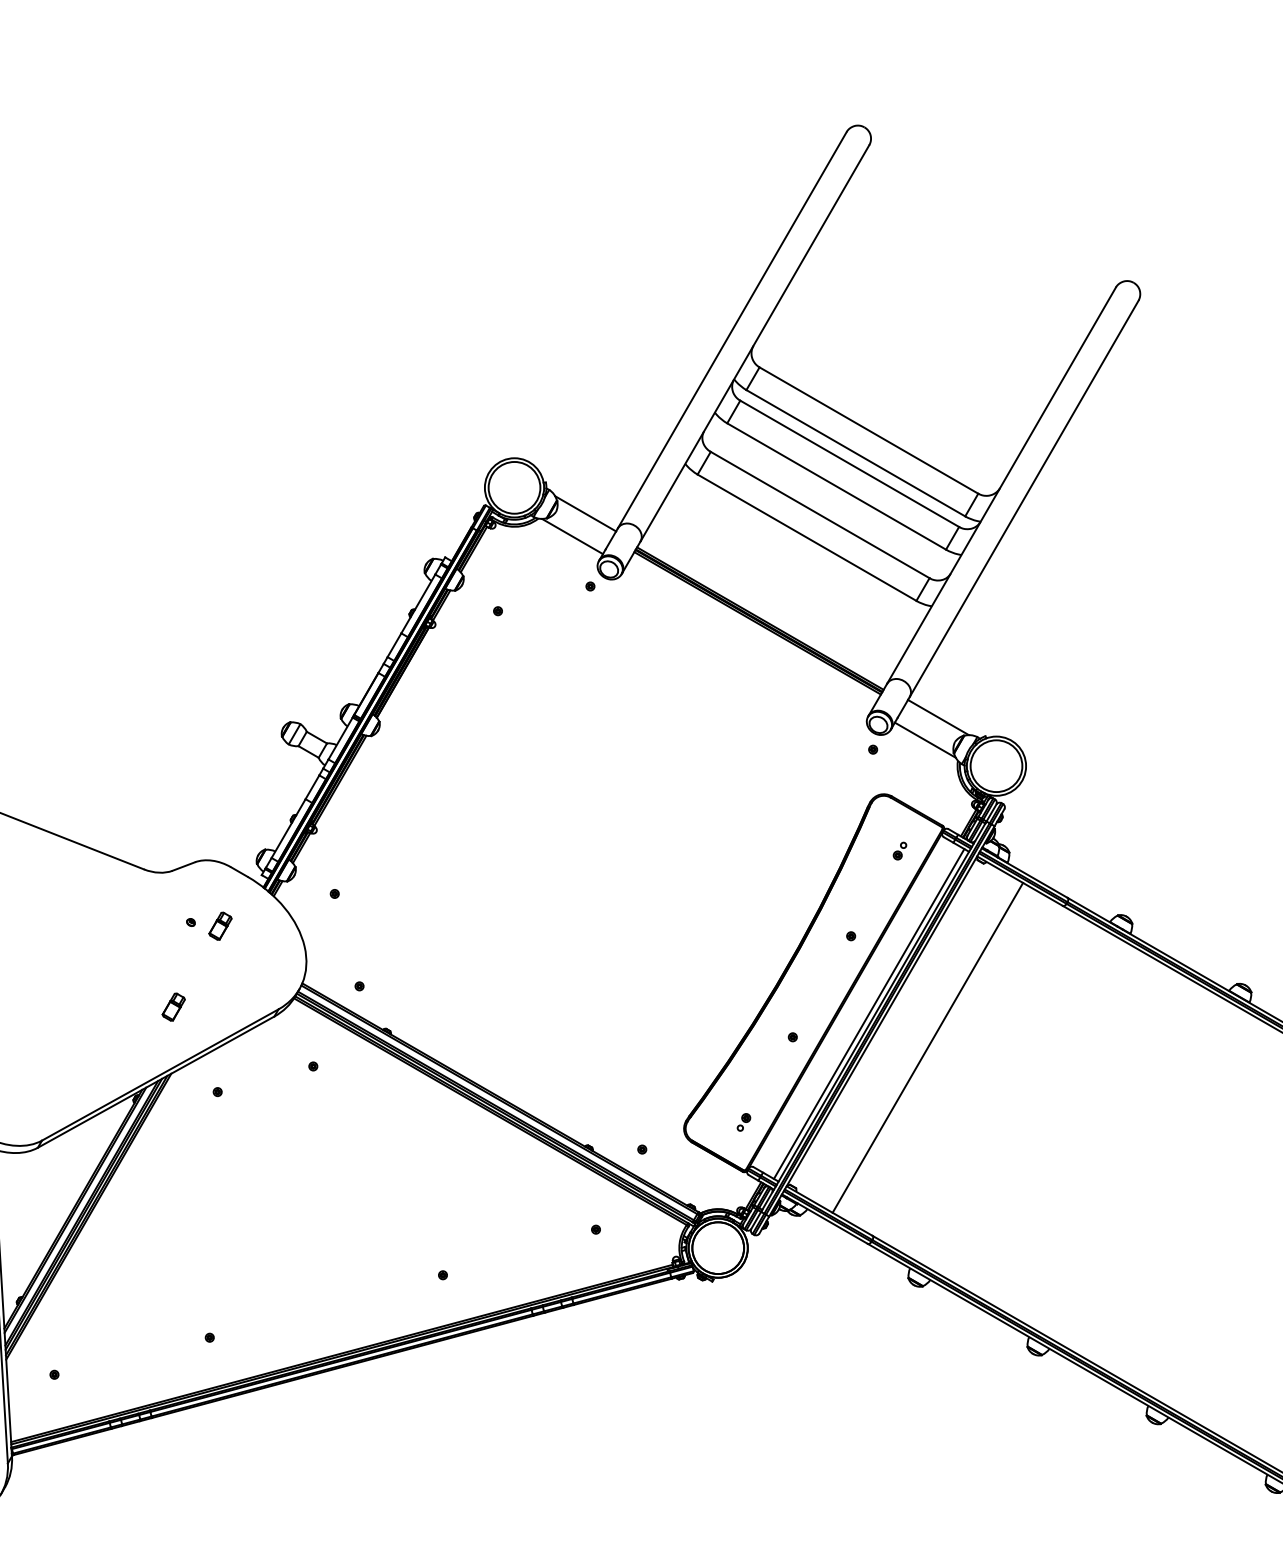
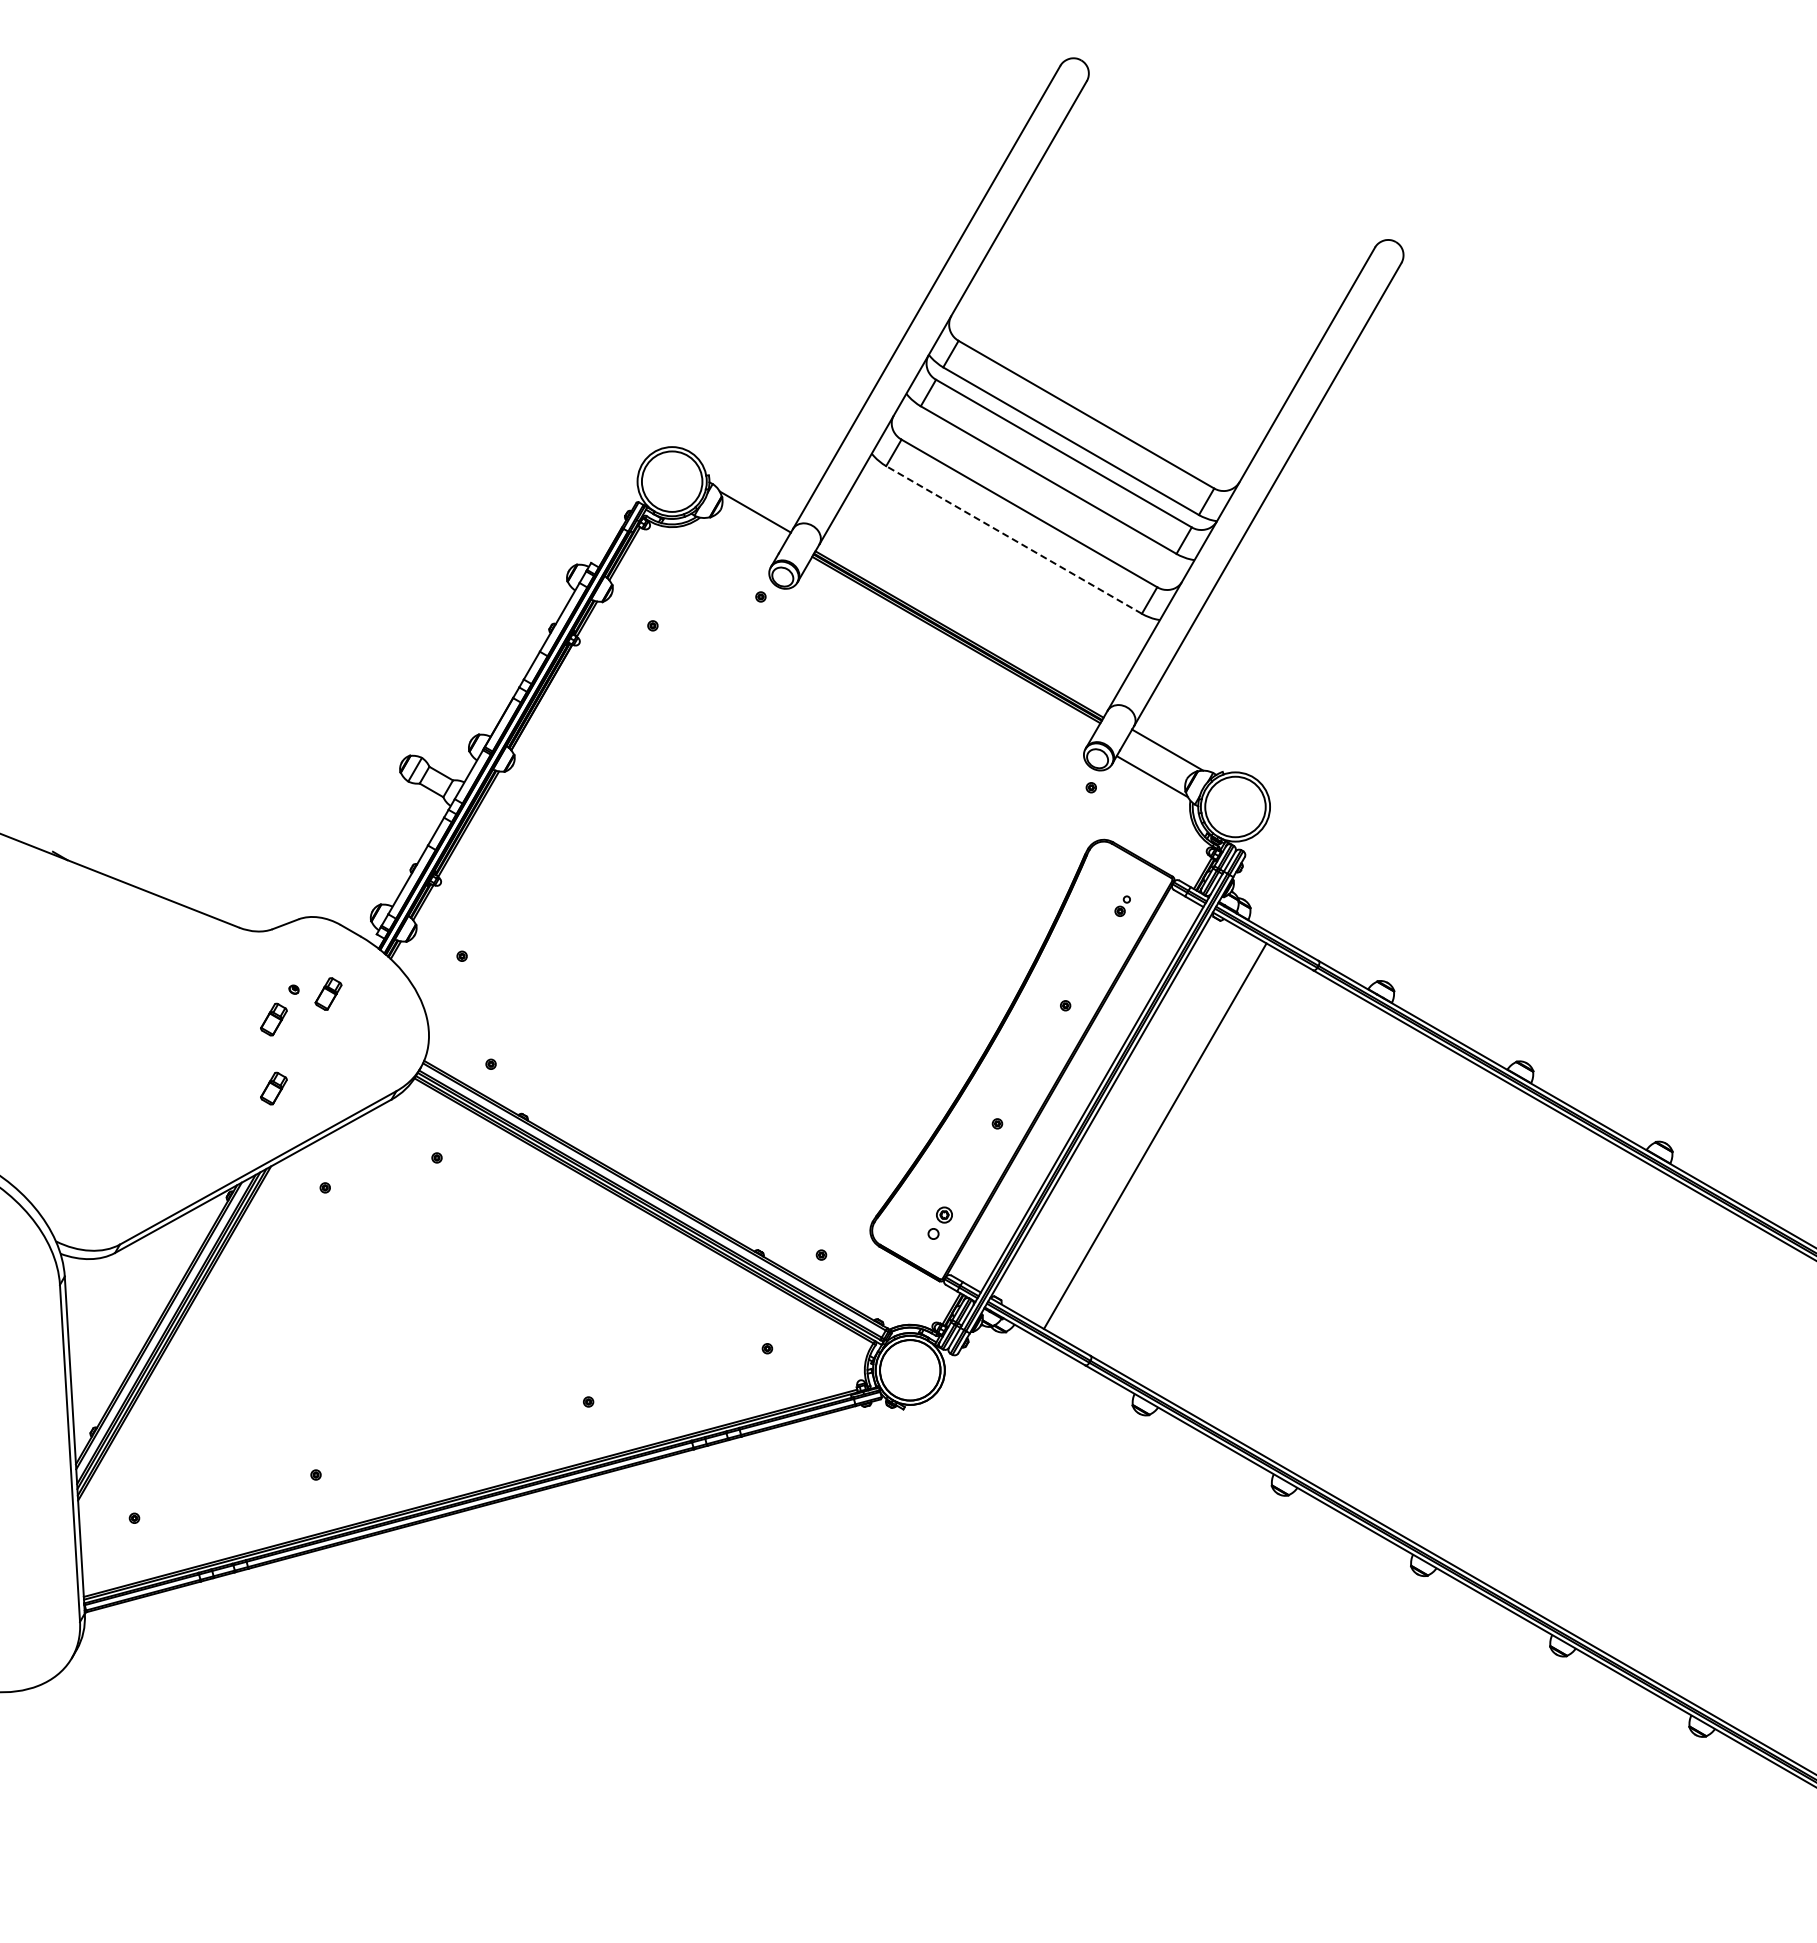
line: (572, 536) -> (739, 538), removed
line: (807, 537) -> (1014, 539), solid -> dashed
part: (173, 948) -> (273, 1019), added
line: (869, 1013) -> (1086, 1096), removed
part: (744, 1122) -> (940, 1223), size x1.6

